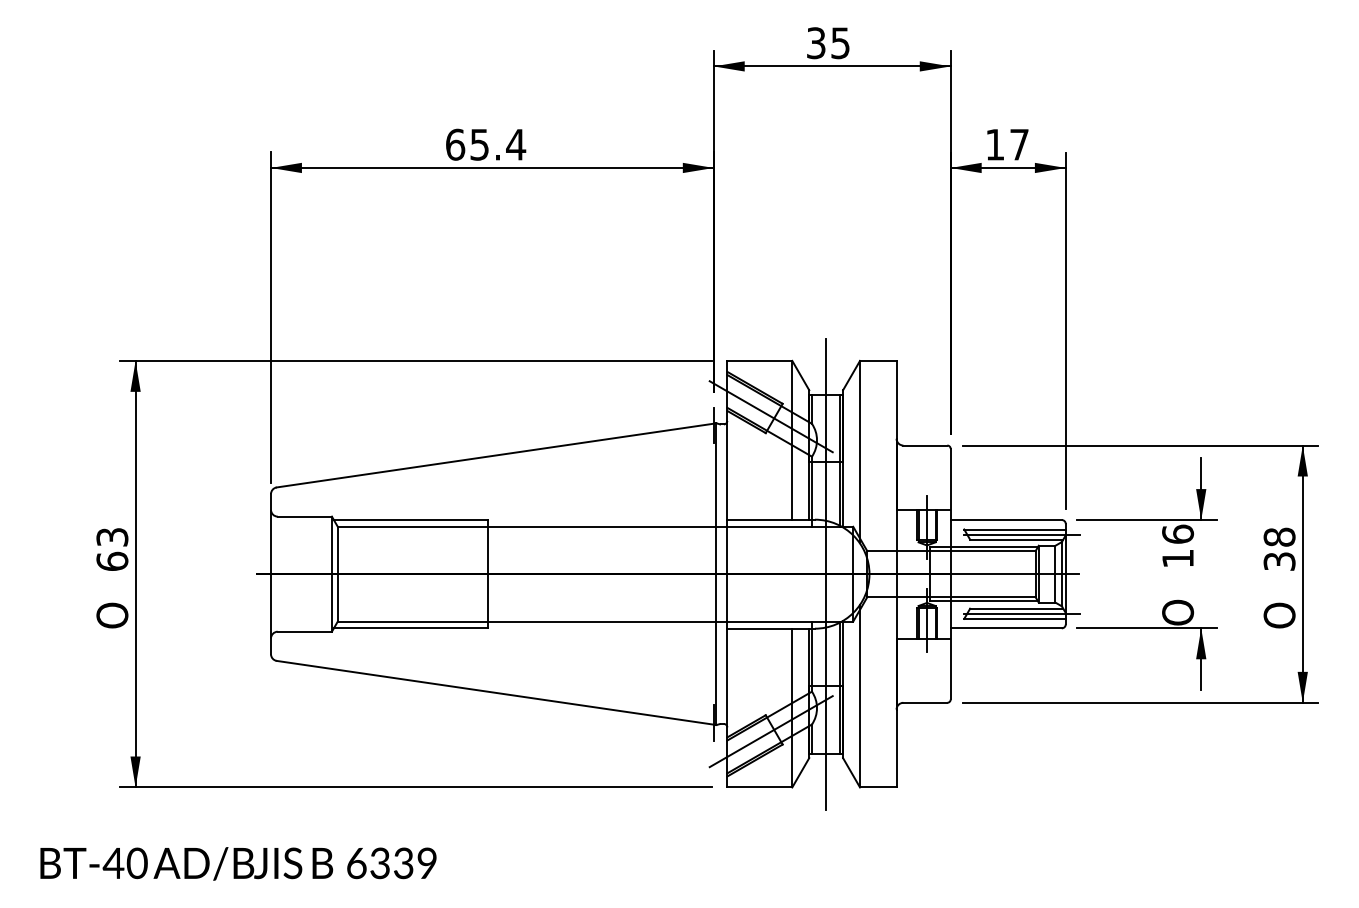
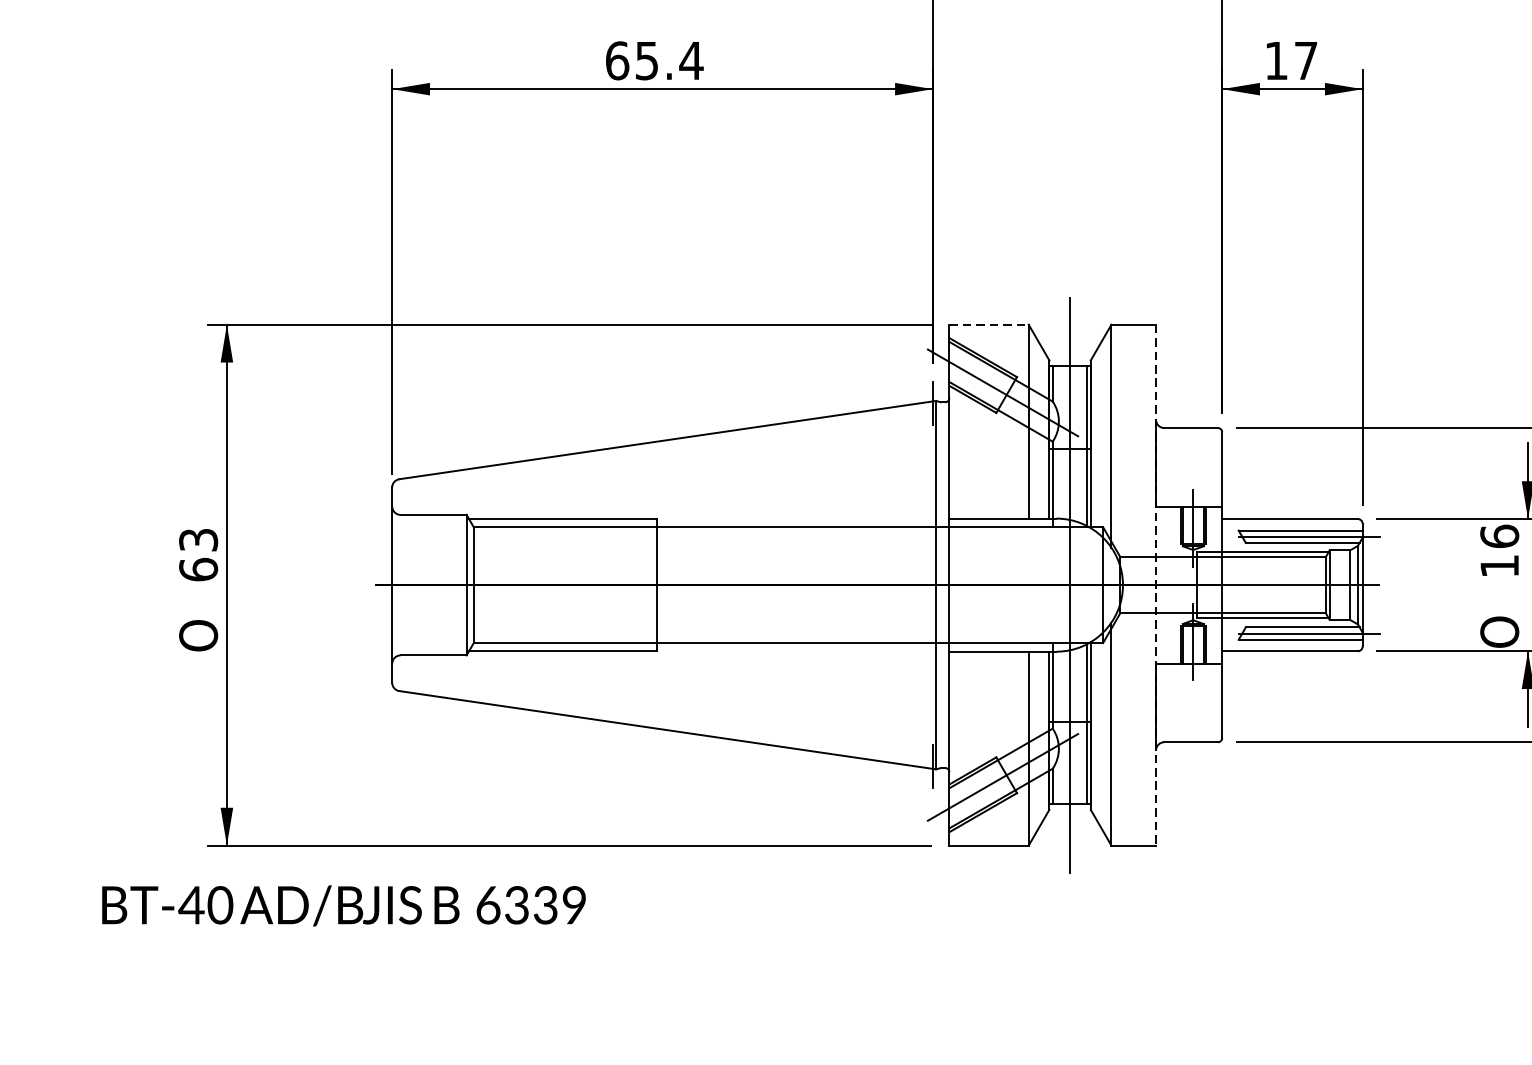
line: (760, 360) -> (989, 324), solid -> dashed
line: (896, 574) -> (1155, 585), solid -> dashed
text: (238, 863) -> (343, 905), moved

